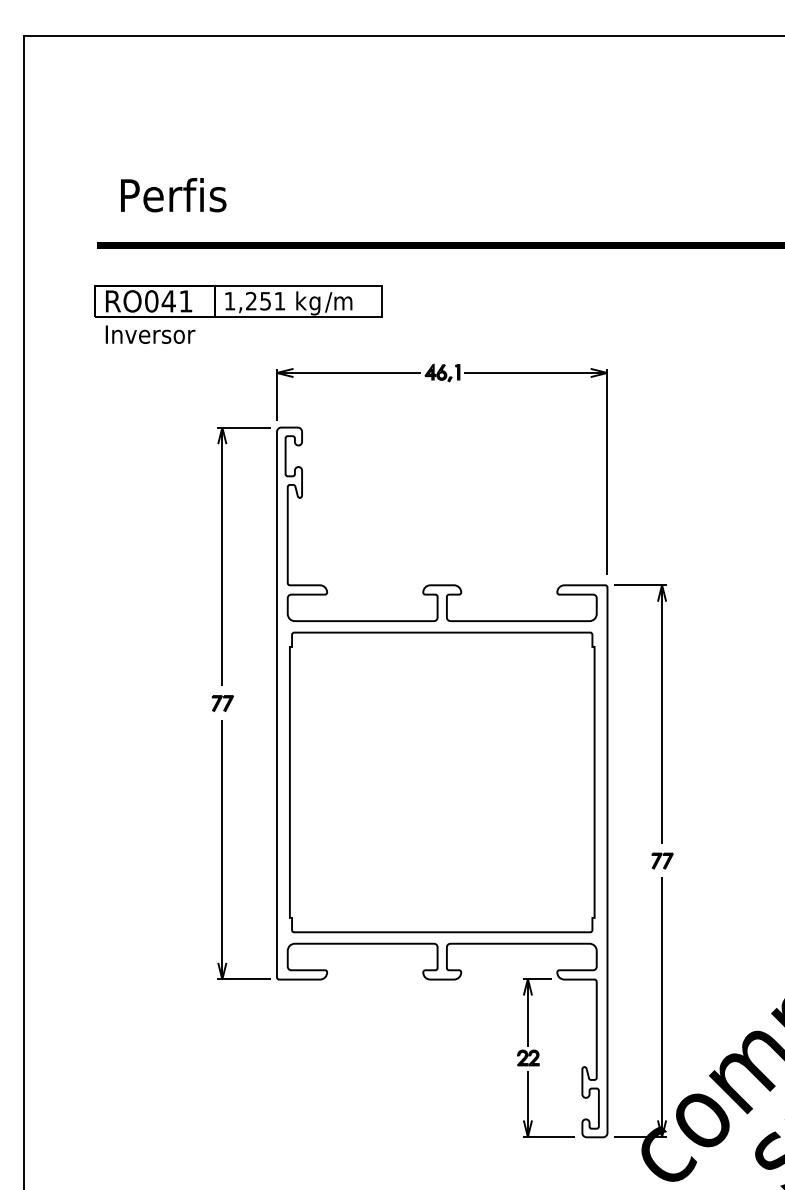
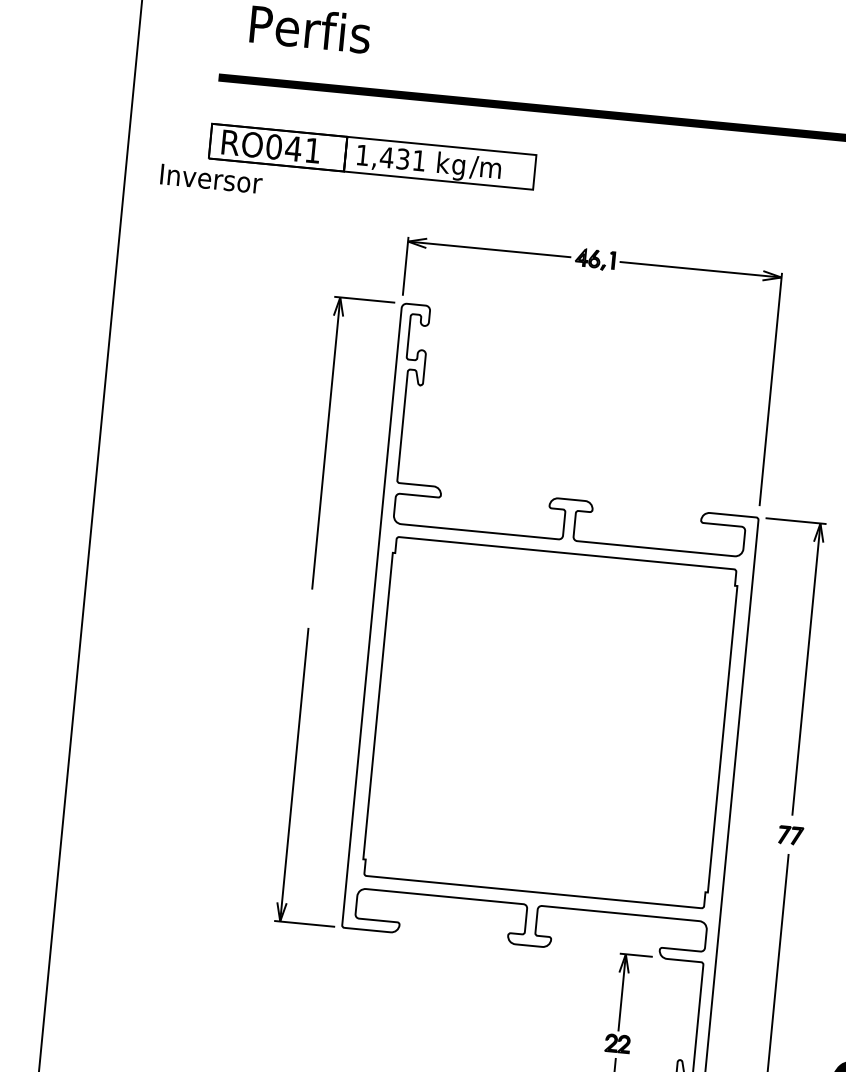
text: (257, 300) -> (393, 157), 1,251 -> 1,431
text: (150, 334) -> (211, 178), moved
part: (222, 703) -> (310, 609), removed

